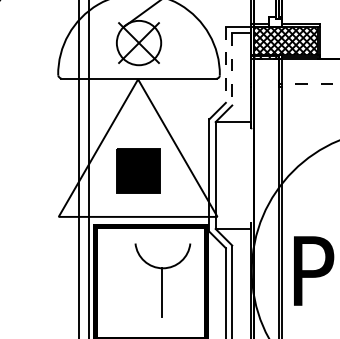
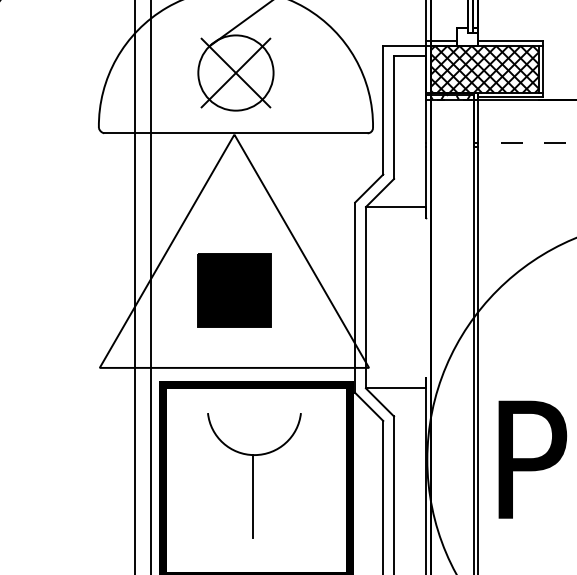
line: (225, 65) -> (382, 111), dashed -> solid
line: (232, 69) -> (394, 117), dashed -> solid
part: (162, 280) -> (253, 475), moved

